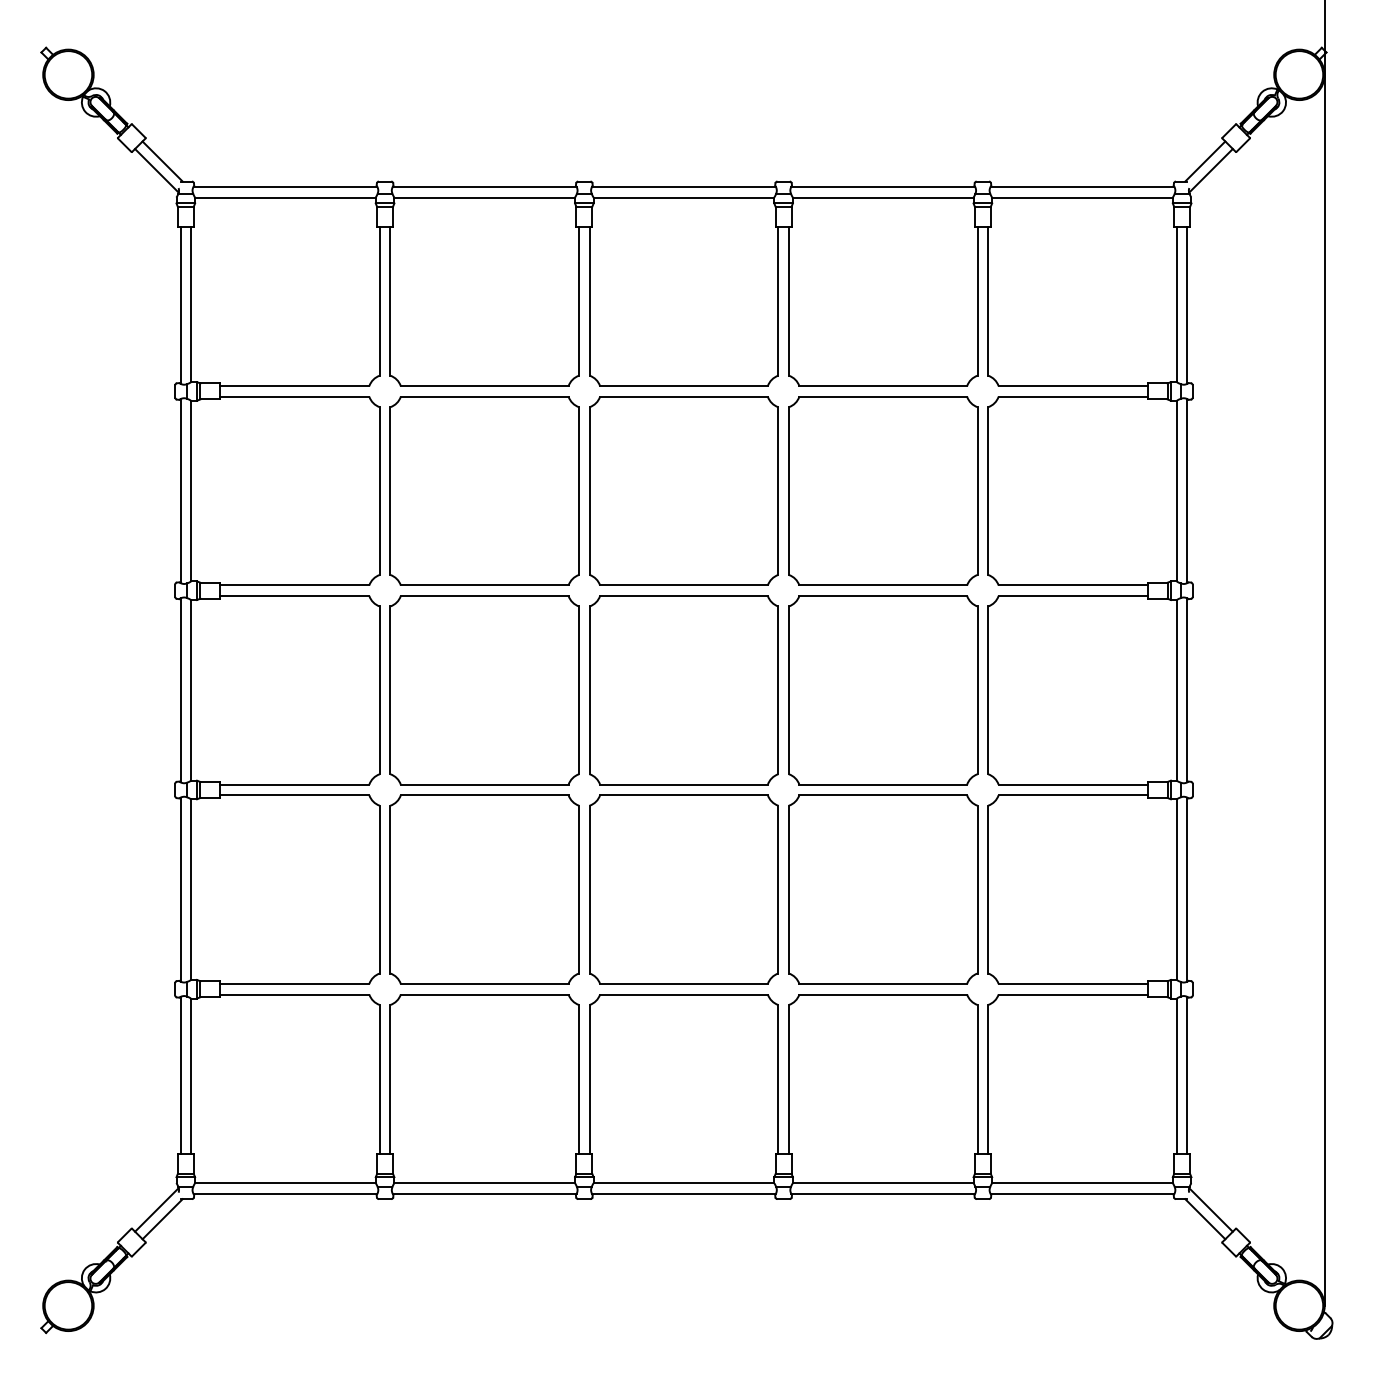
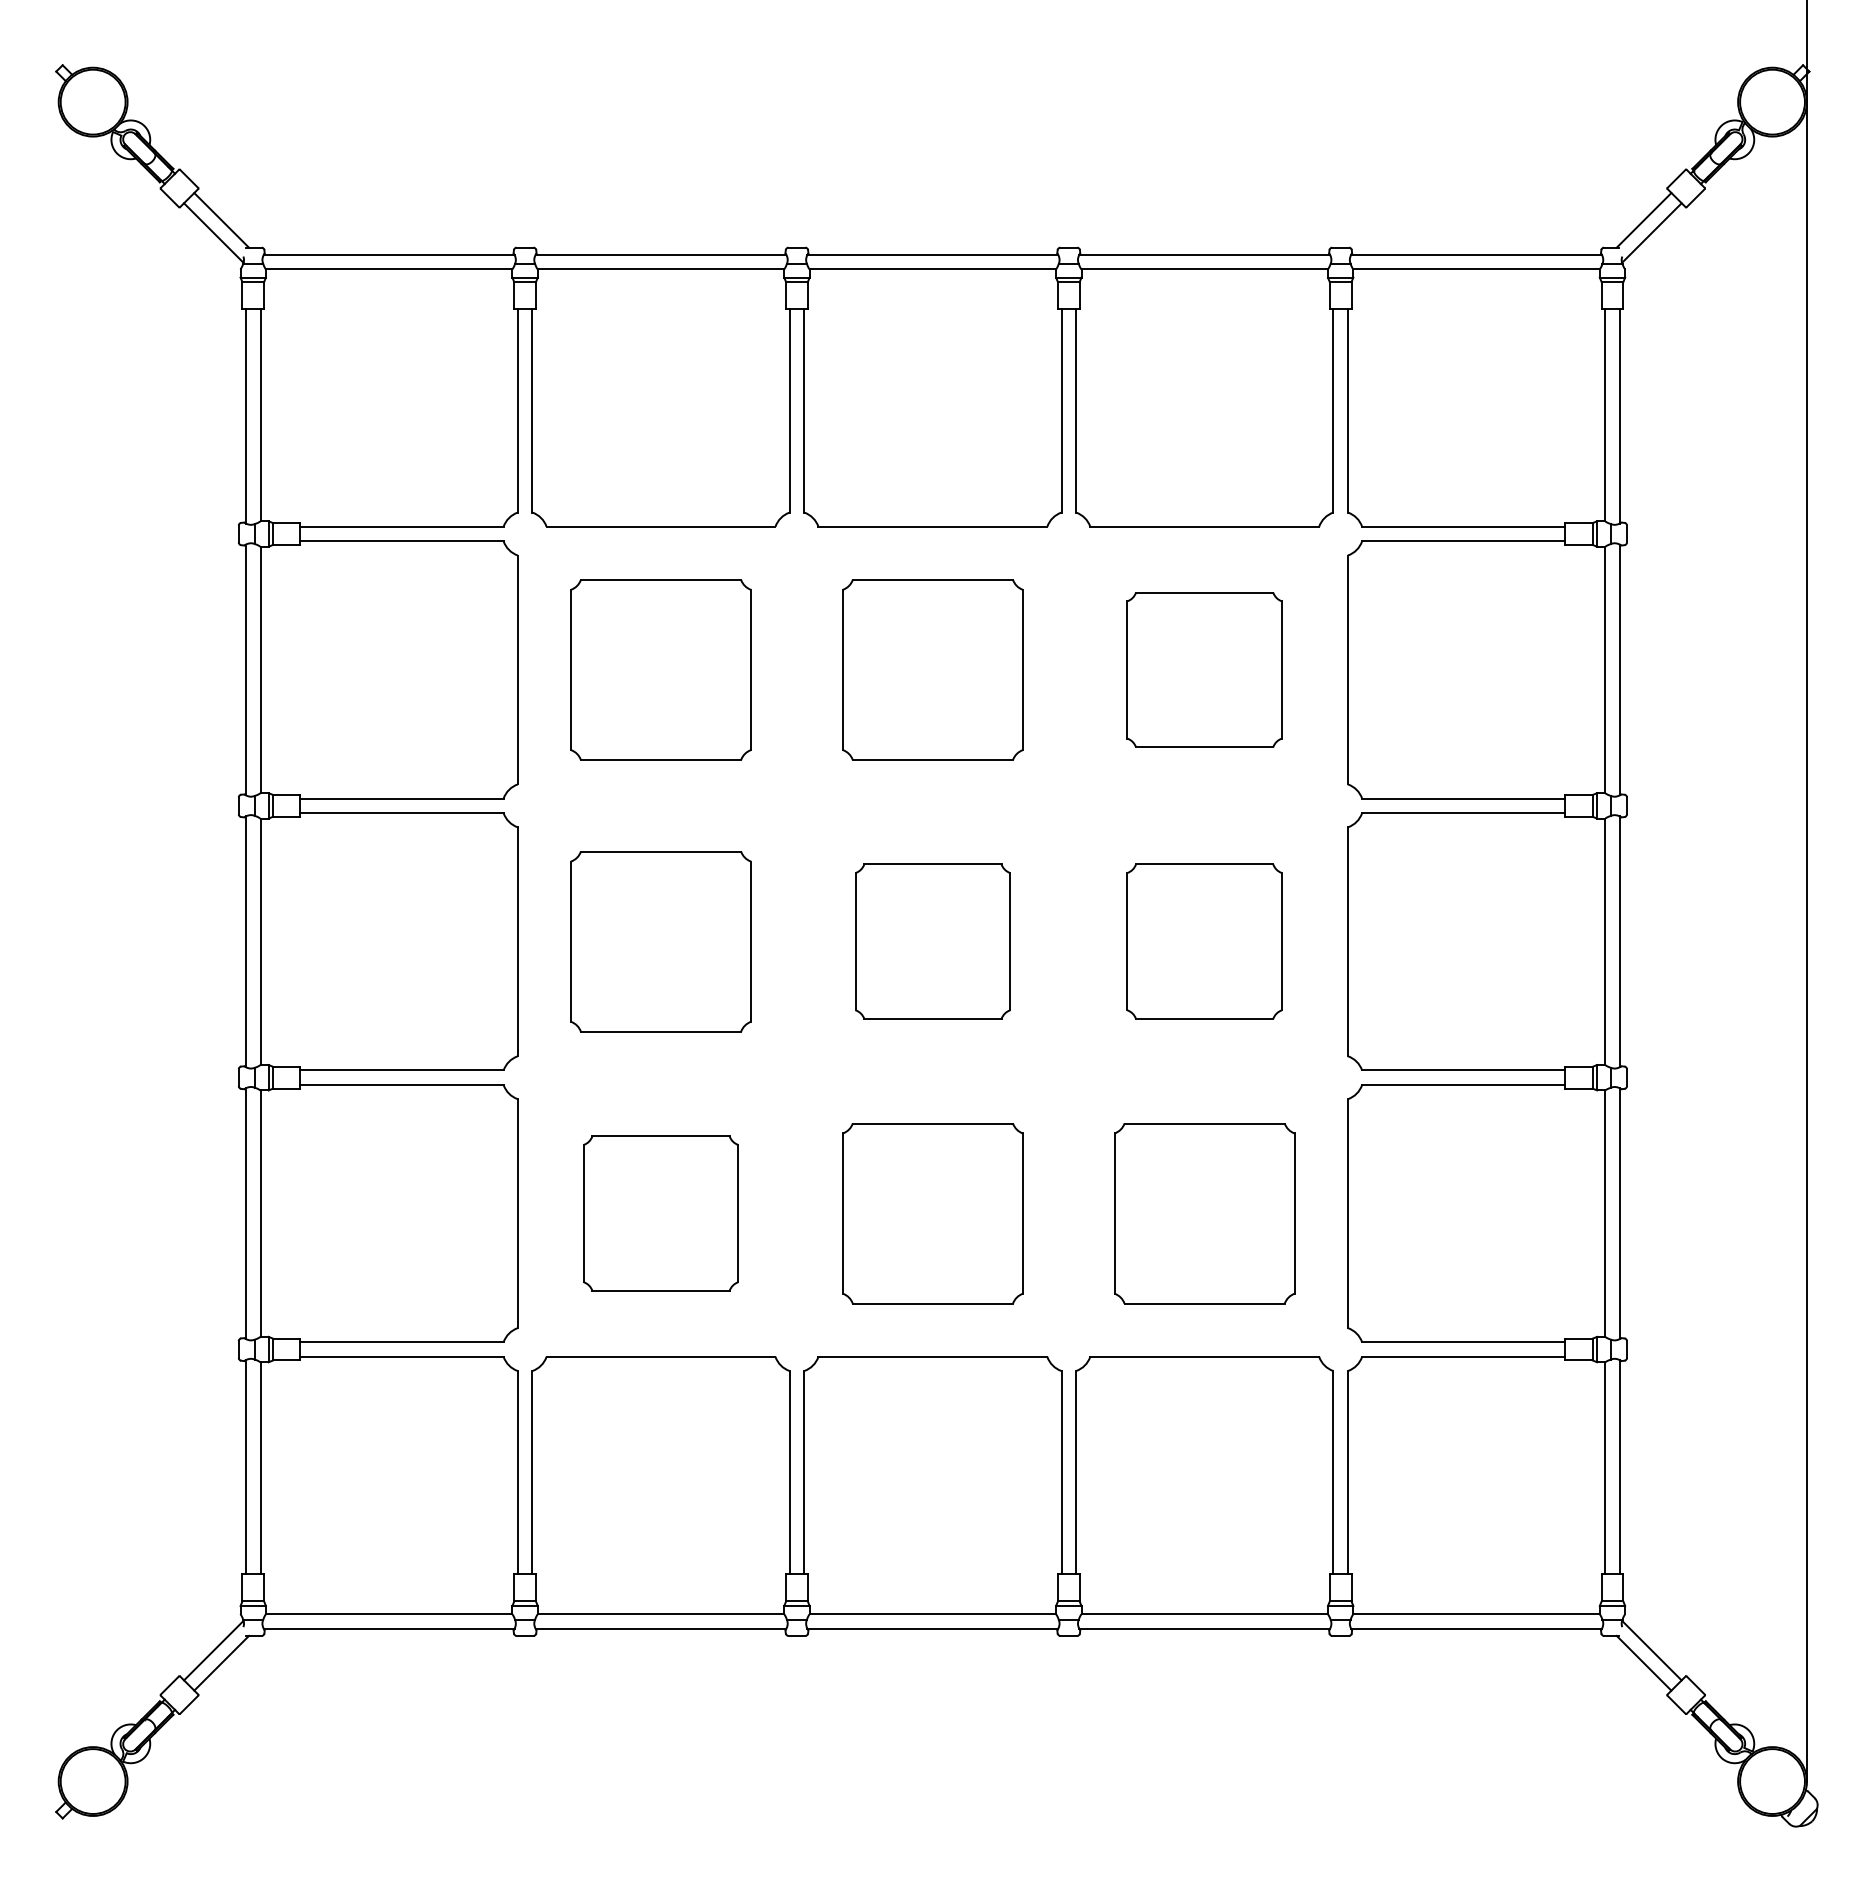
part: (484, 490) -> (660, 669), size x0.7
part: (683, 490) -> (932, 669), size x0.7
part: (883, 490) -> (1204, 669), size x0.6
part: (484, 690) -> (660, 941), size x0.7
part: (683, 690) -> (932, 941), size x0.6
part: (883, 690) -> (1204, 941), size x0.6
part: (484, 889) -> (660, 1213), size x0.6
part: (683, 889) -> (932, 1213), size x0.7
part: (883, 889) -> (1204, 1213), size x0.7

